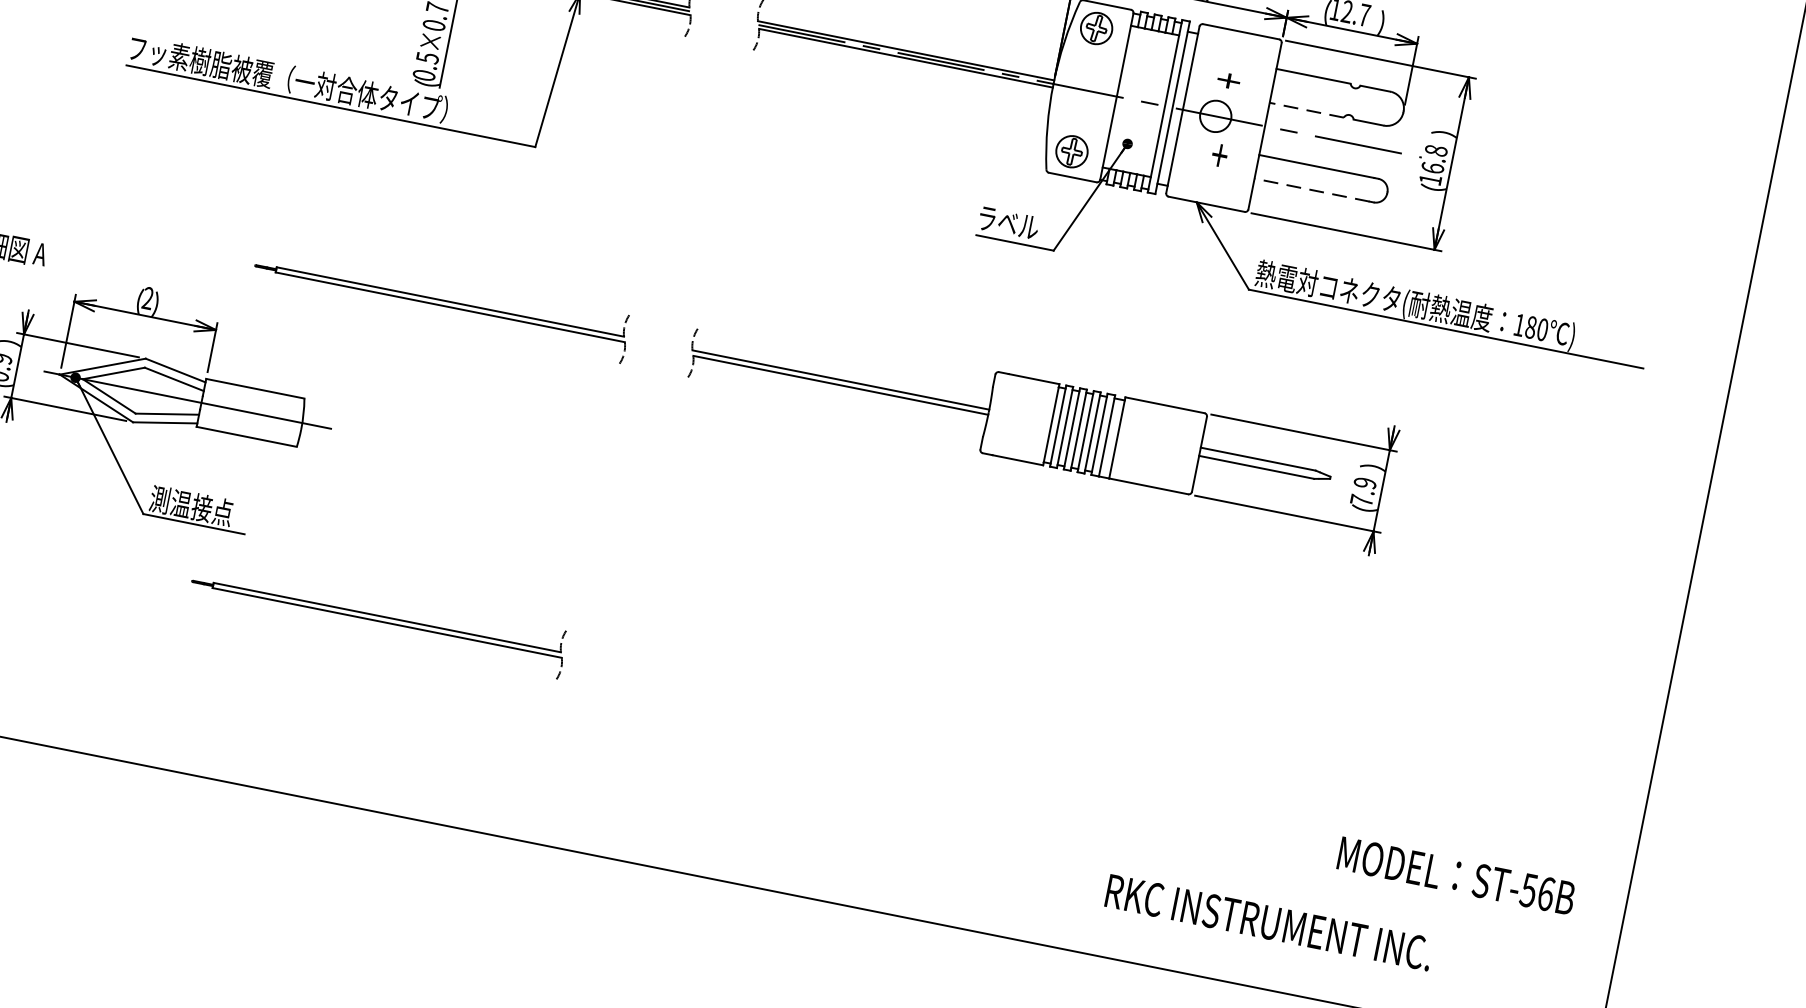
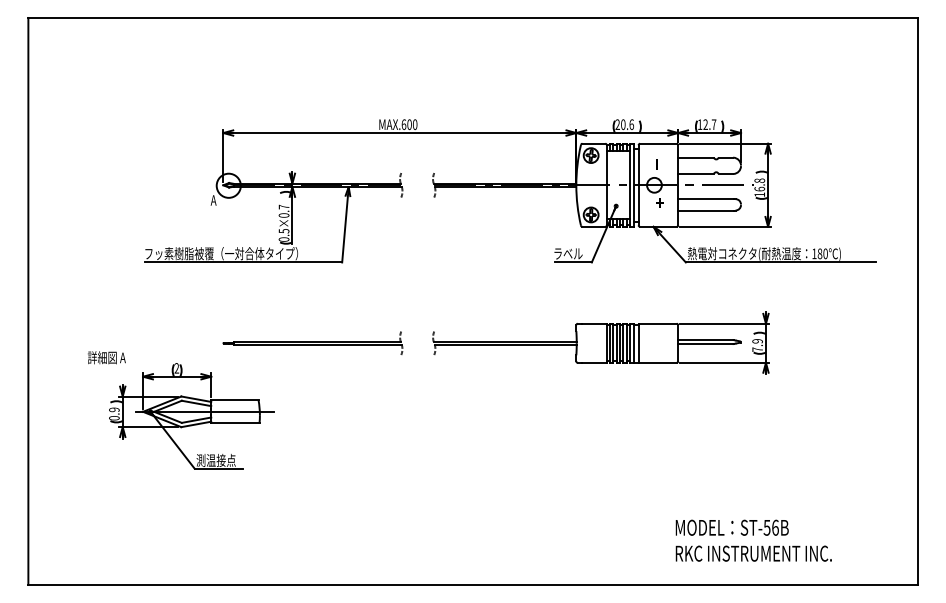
text: (1230, 74) -> (657, 164), + -> －
line: (1307, 111) -> (696, 174), dashed -> solid
line: (1311, 189) -> (705, 210), dashed -> solid
part: (377, 616) -> (312, 494), removed
text: (1455, 875) -> (731, 527), moved

